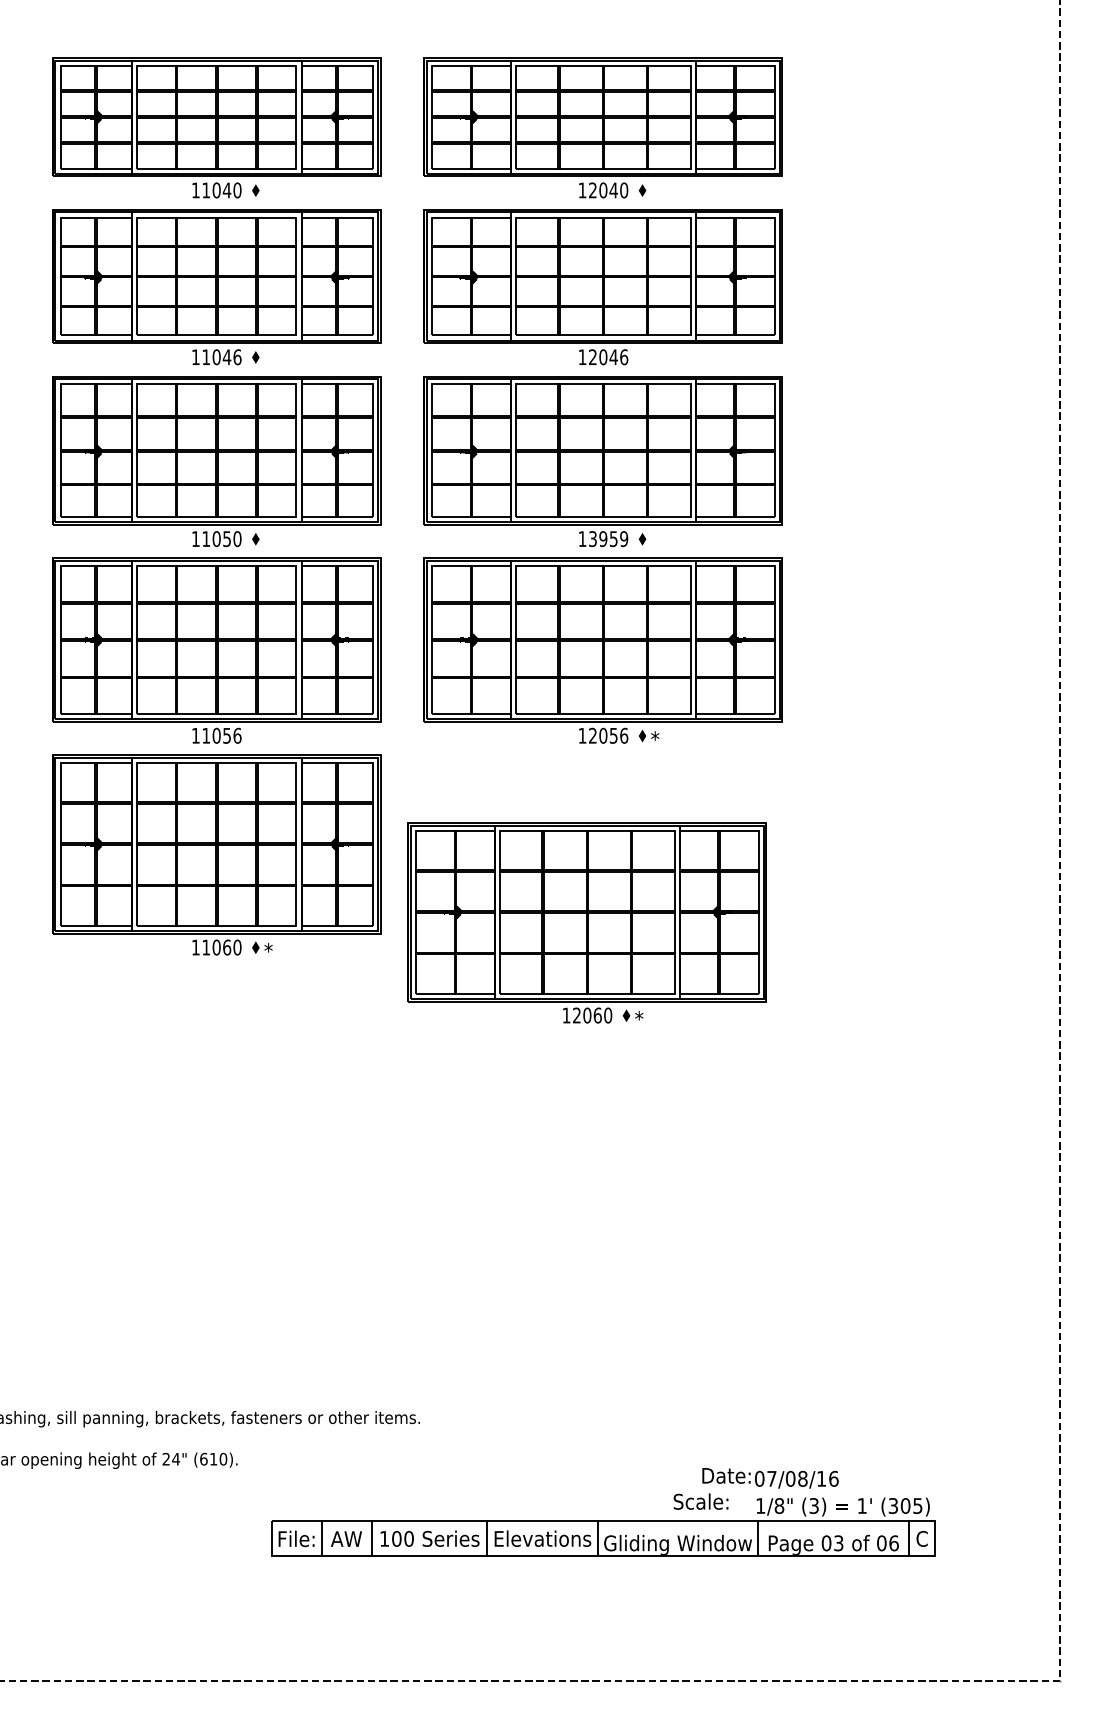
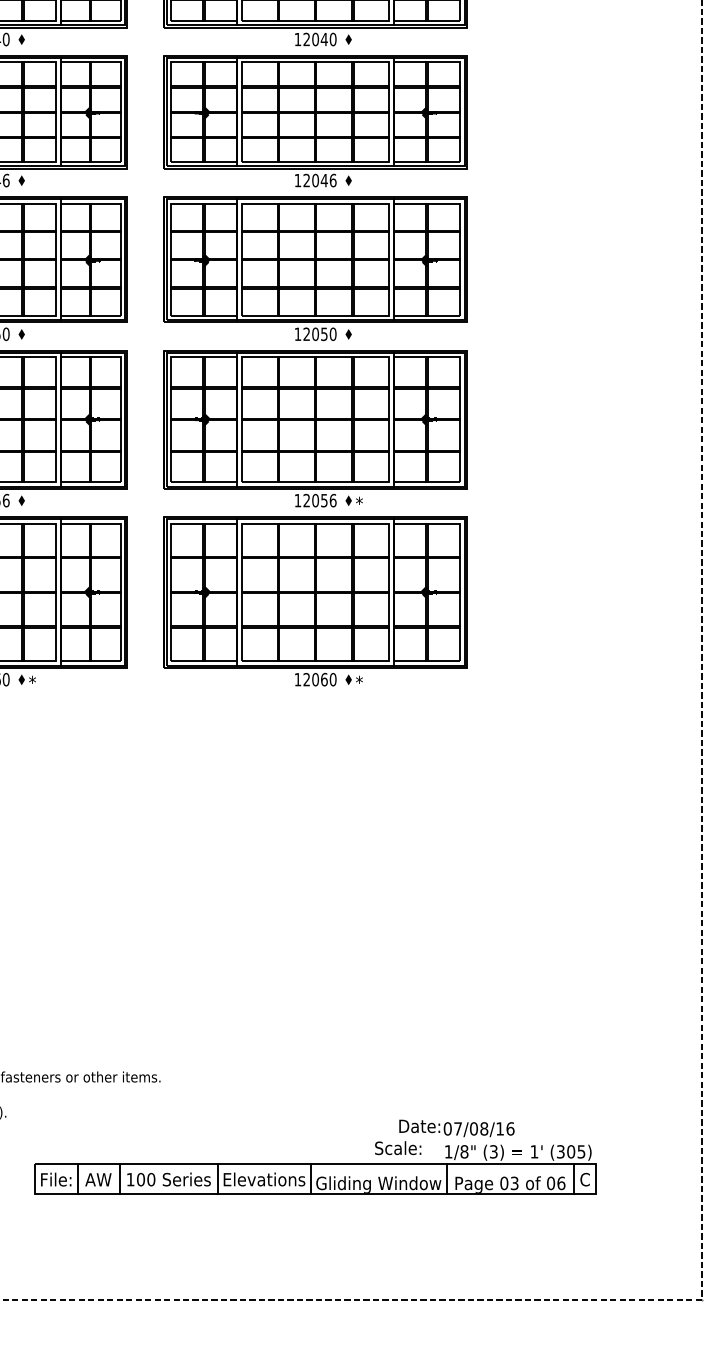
fill: (642, 356) -> (348, 179), added
text: (608, 539) -> (319, 334), 13959 -> 12050
fill: (255, 735) -> (21, 500), added
part: (586, 922) -> (314, 600), moved

